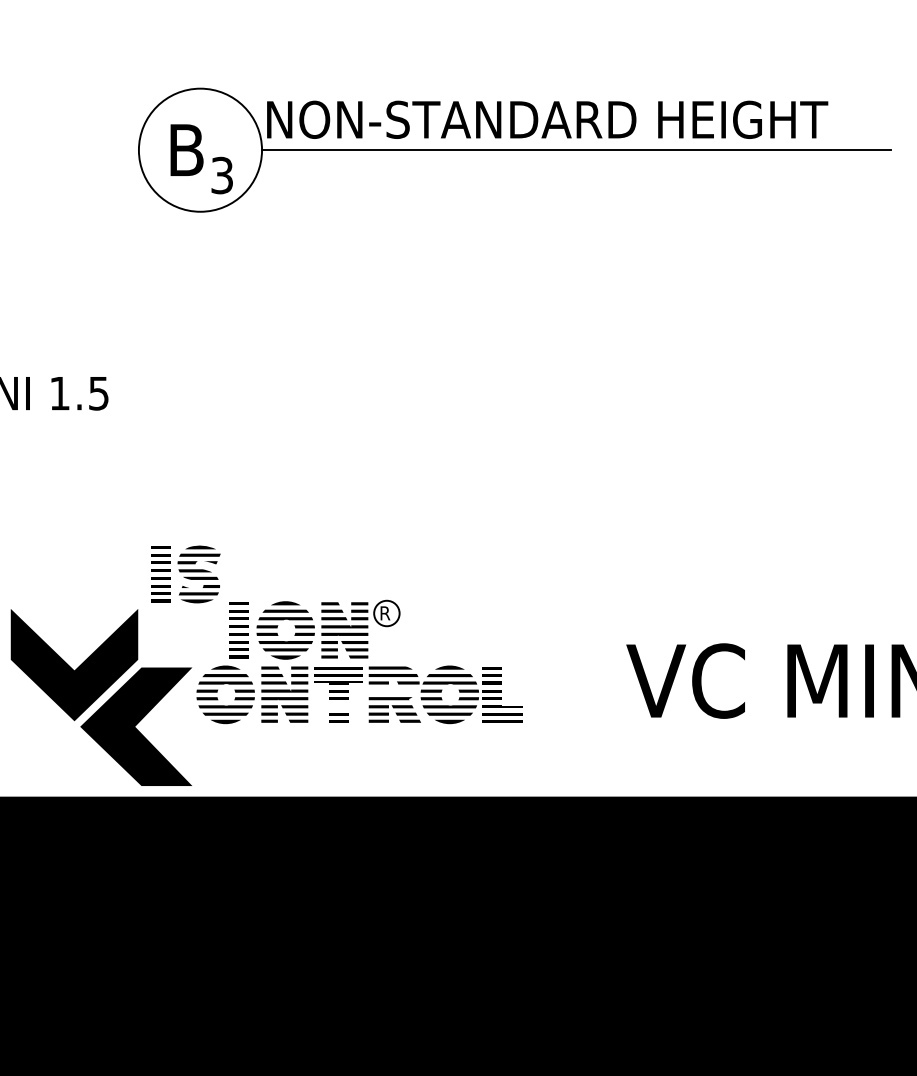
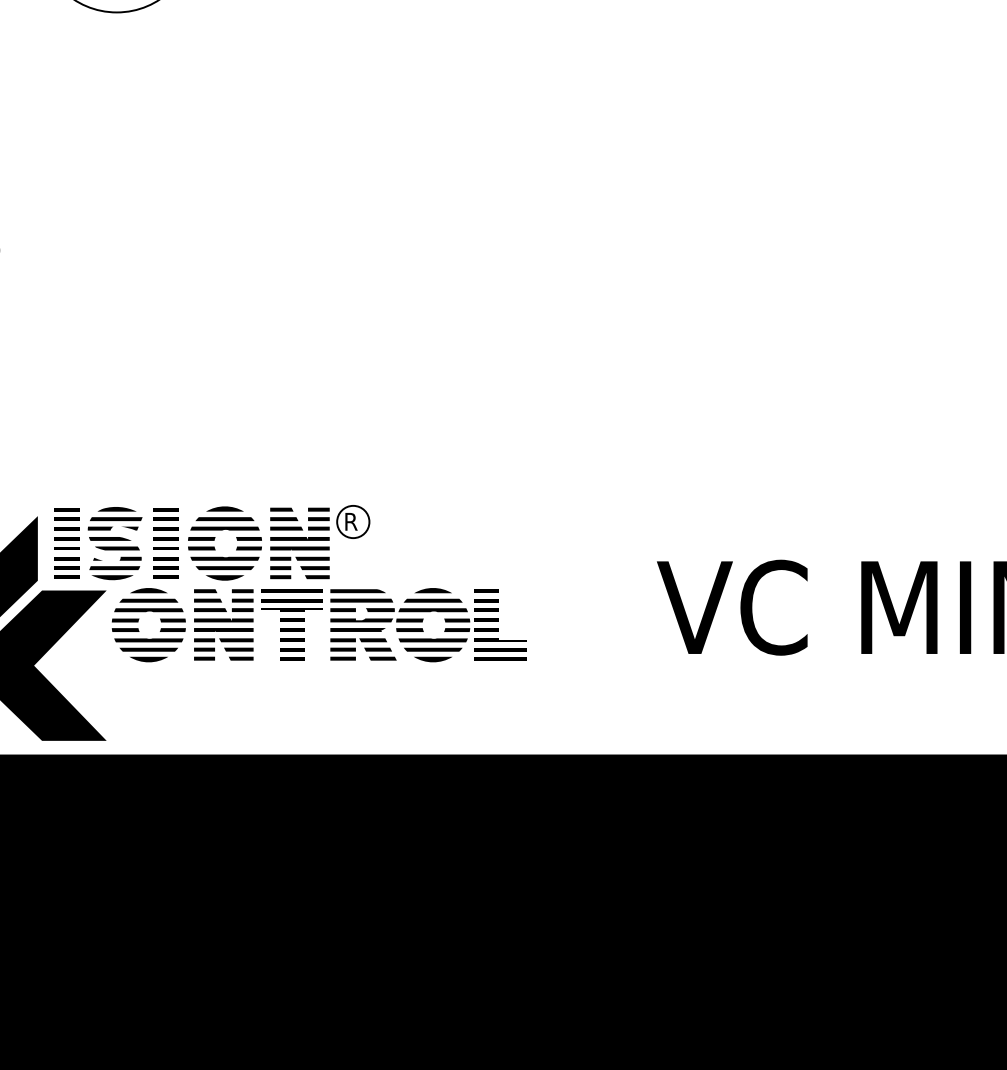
part: (185, 574) -> (97, 543), moved
fill: (393, 690) -> (361, 619), added
fill: (338, 706) -> (291, 639), added

